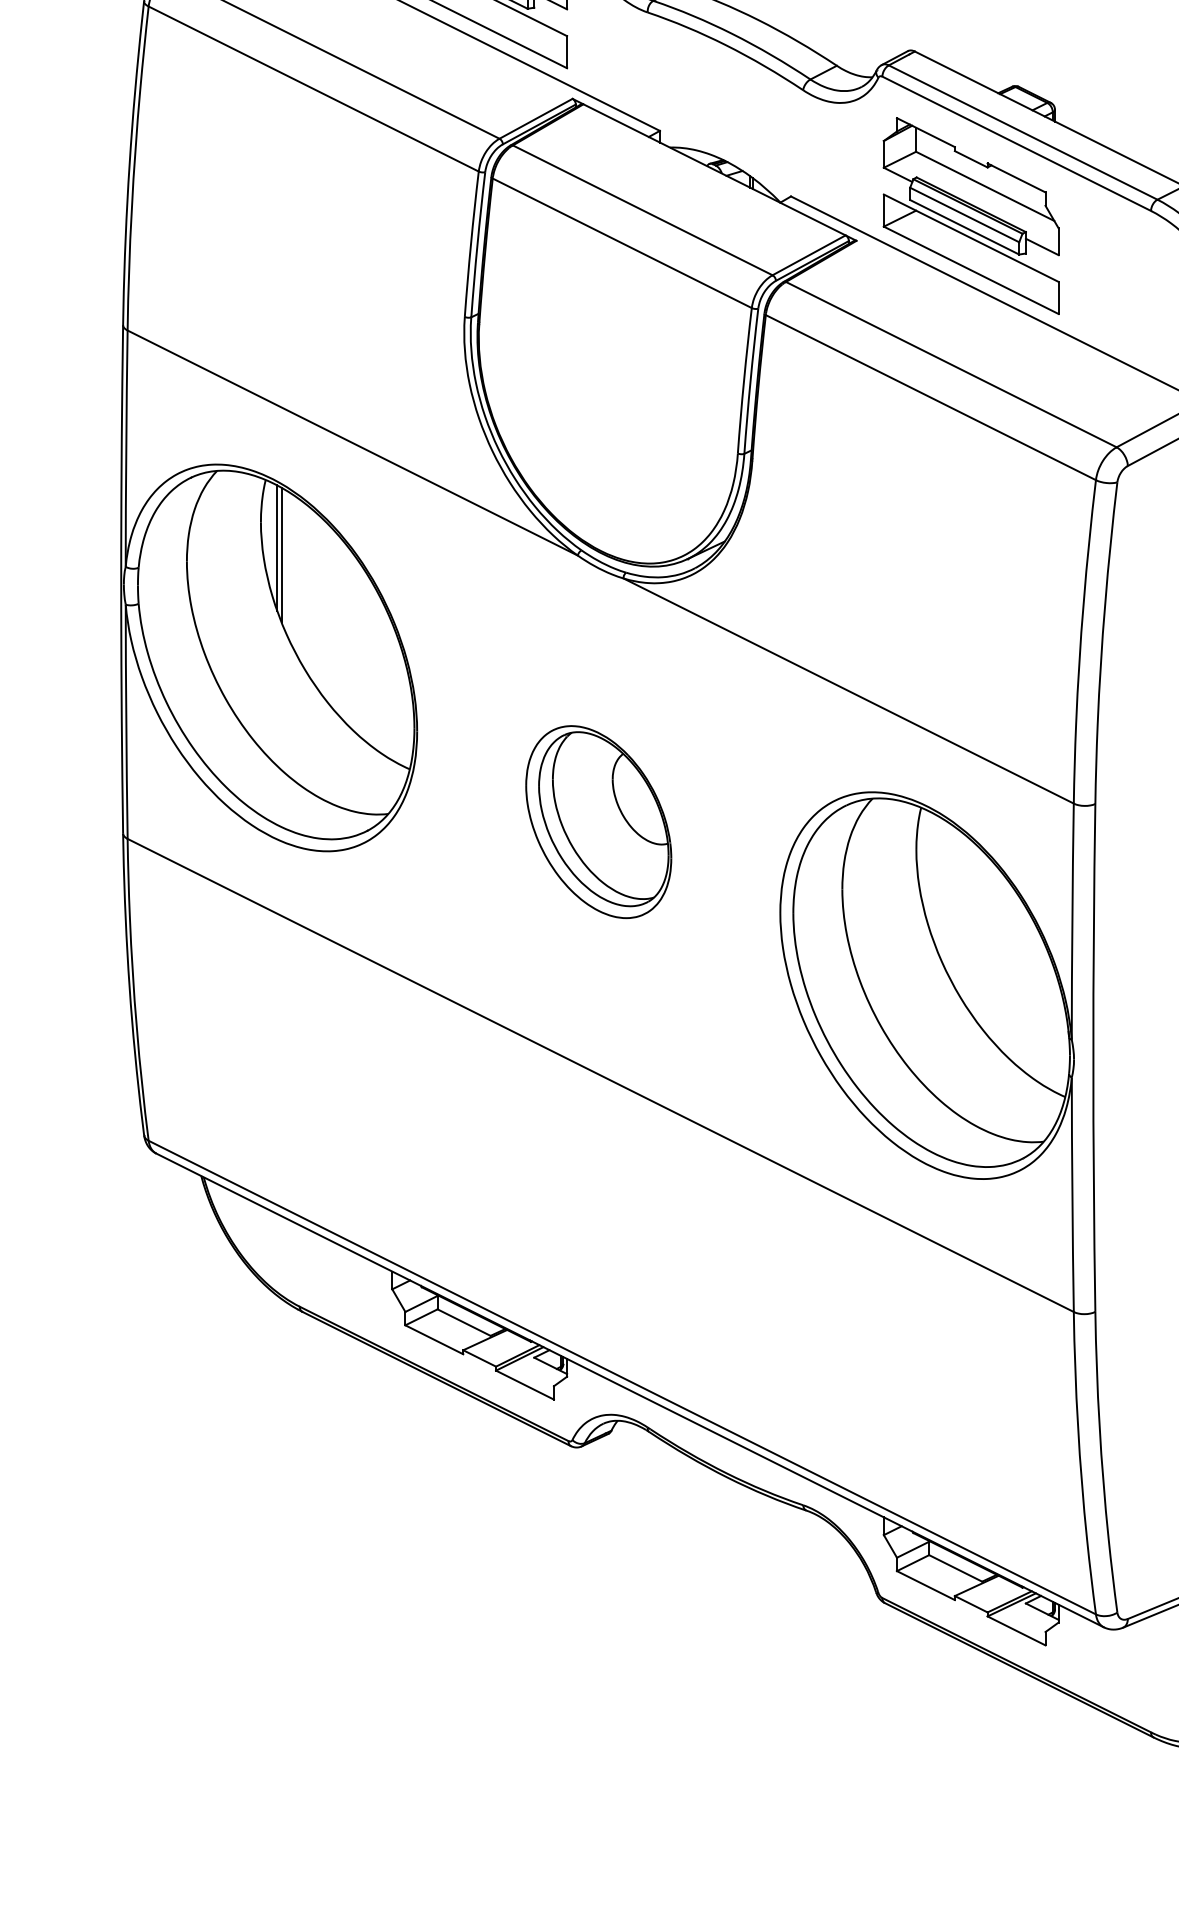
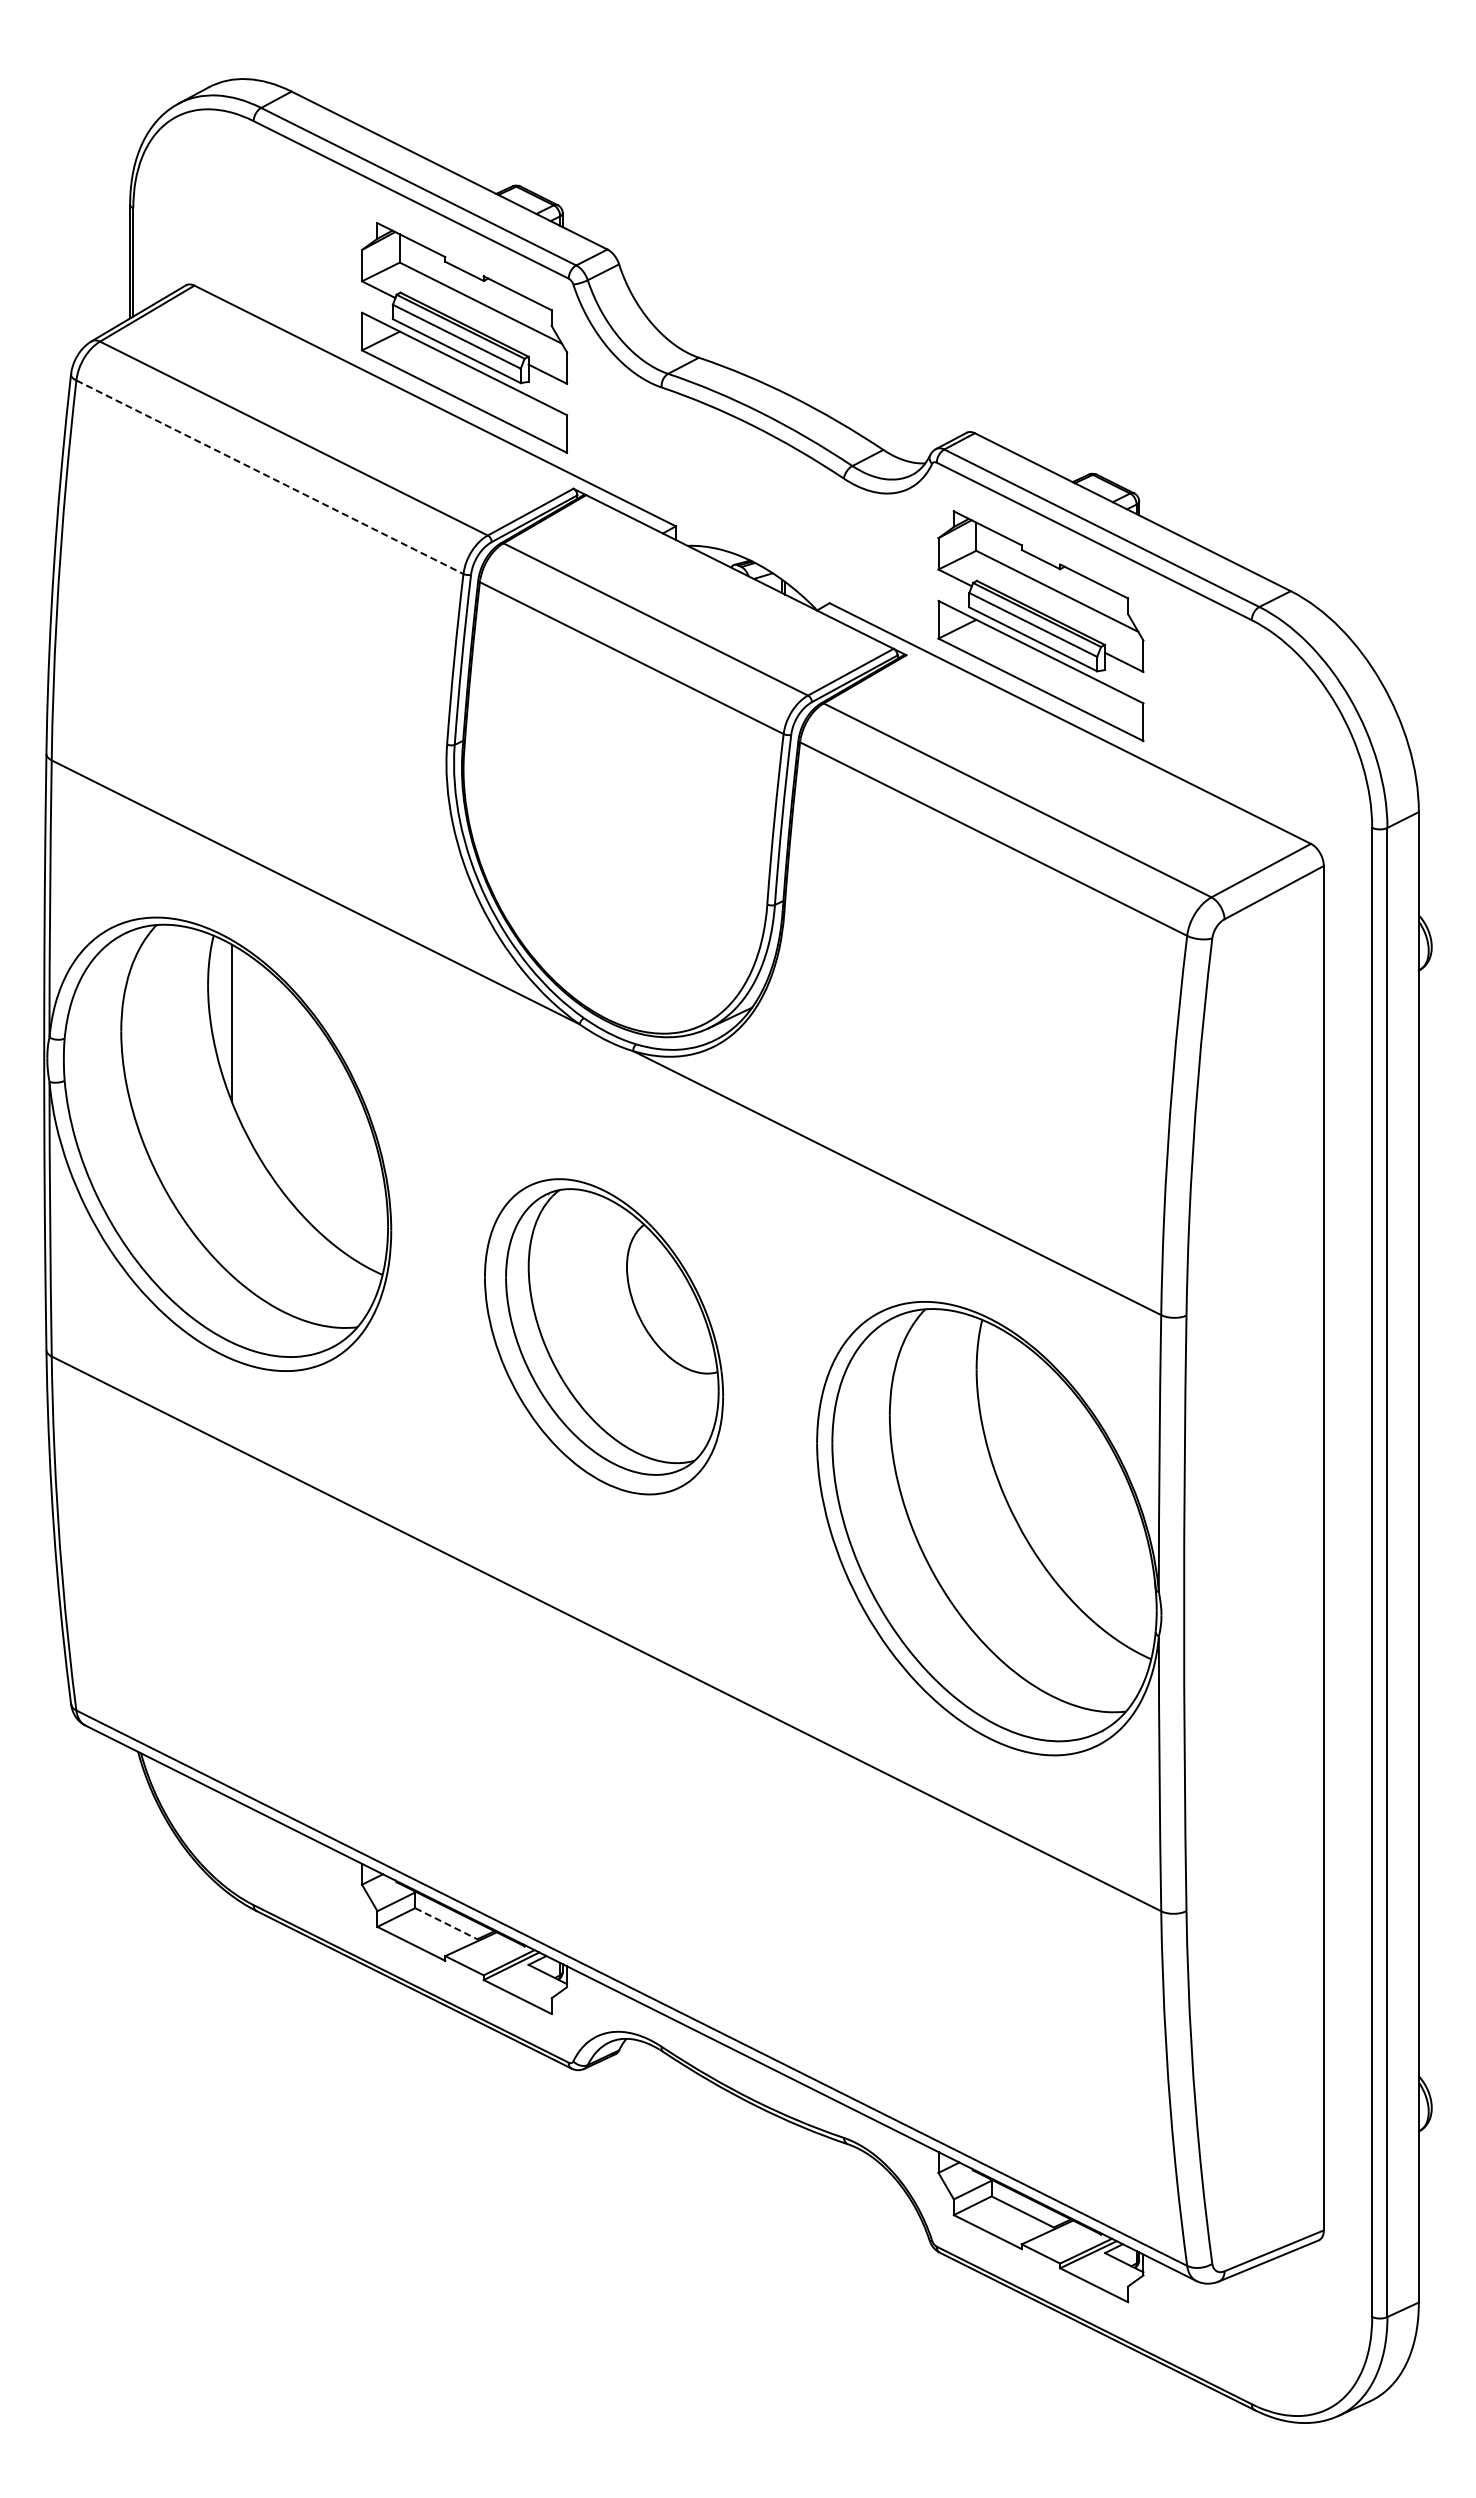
line: (314, 89) -> (270, 477), solid -> dashed
line: (277, 548) -> (227, 1015), removed
part: (599, 821) -> (604, 1336), size x1.4
line: (464, 1322) -> (446, 1923), solid -> dashed

